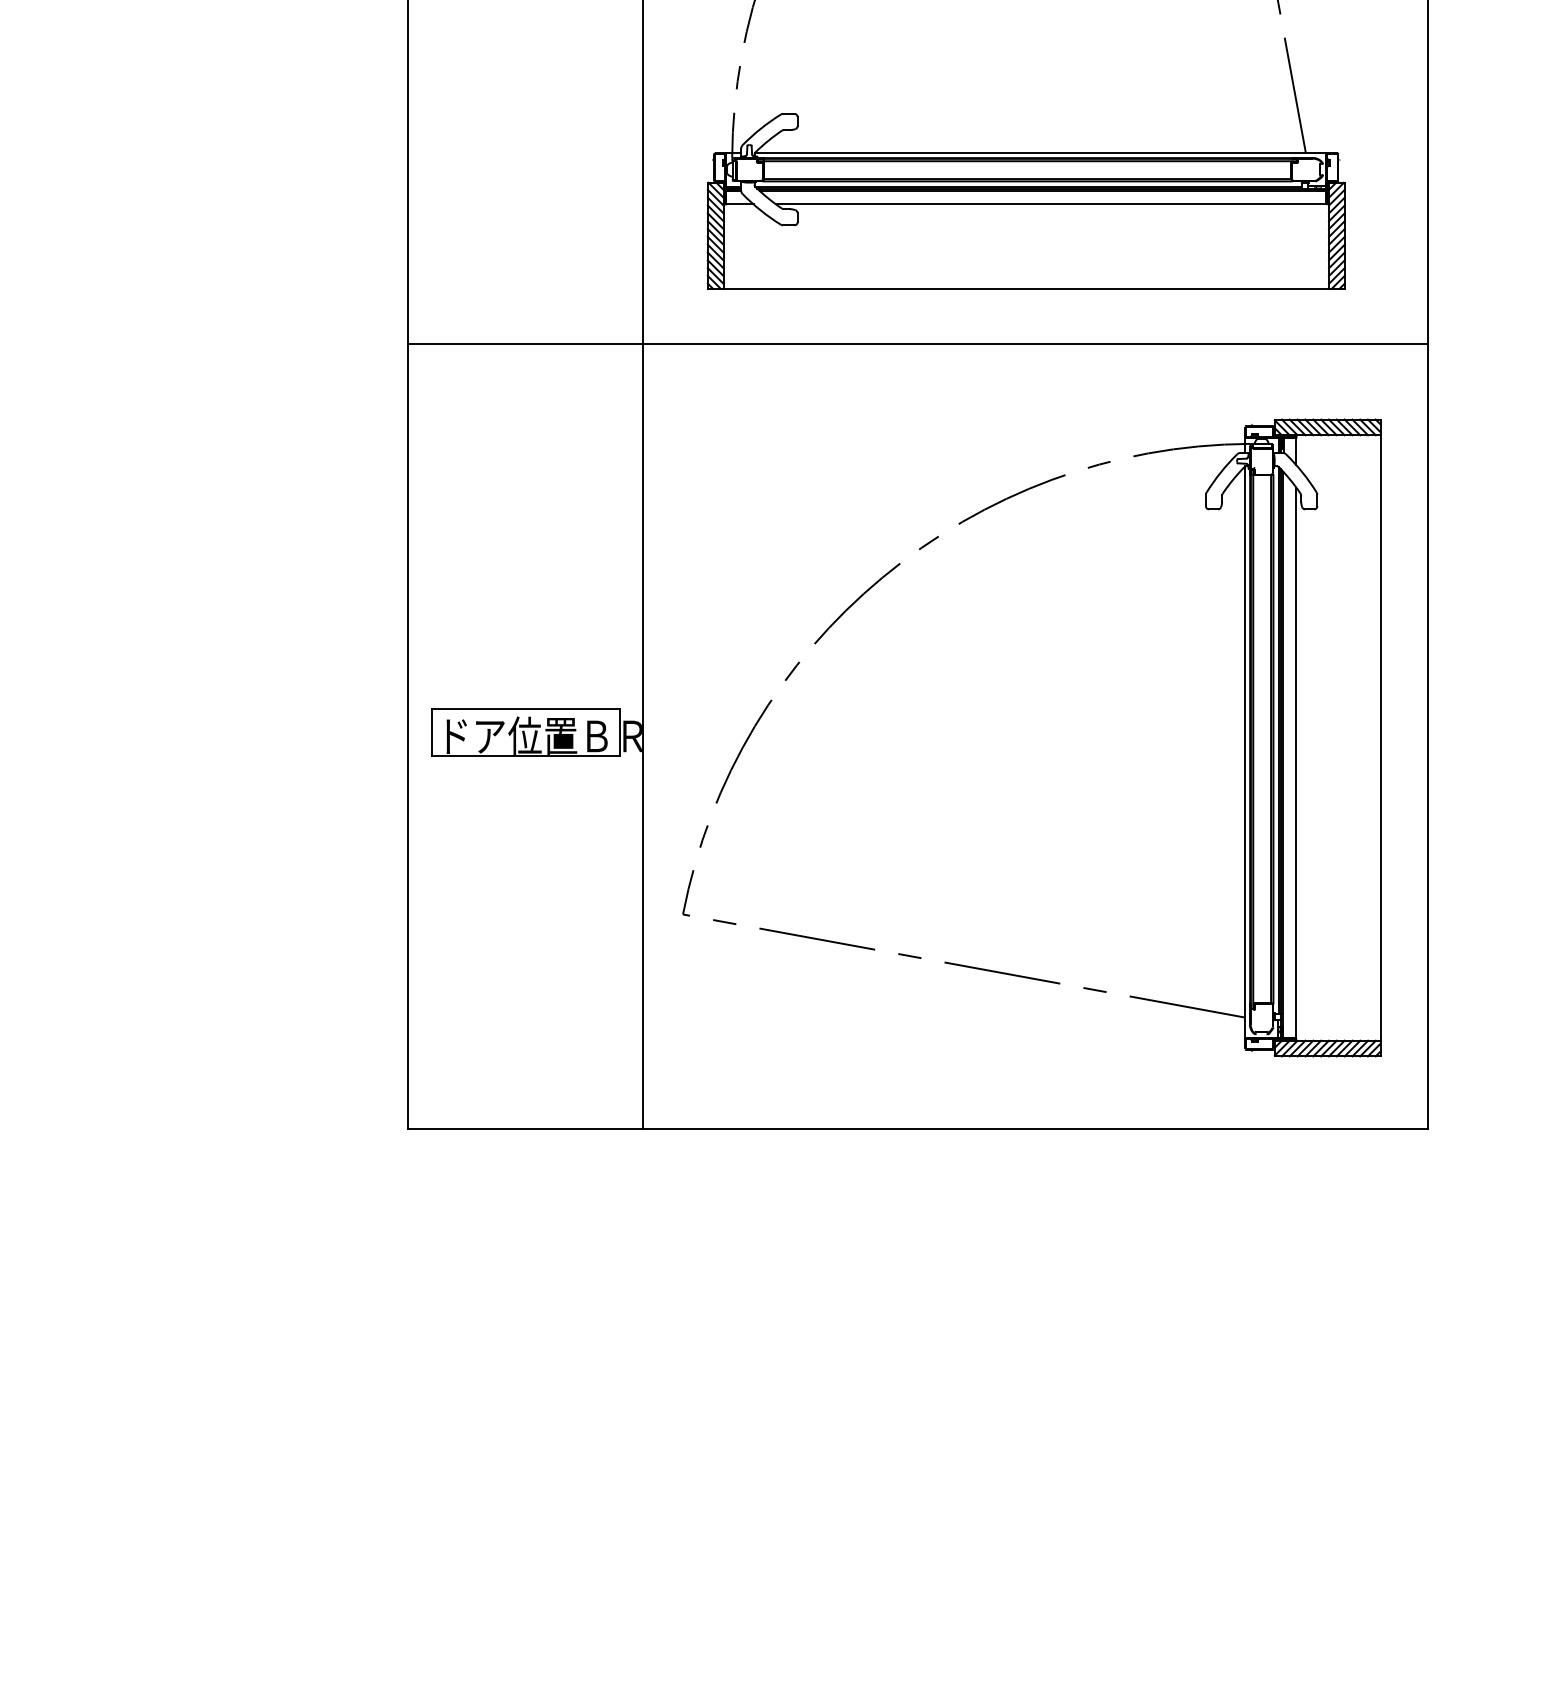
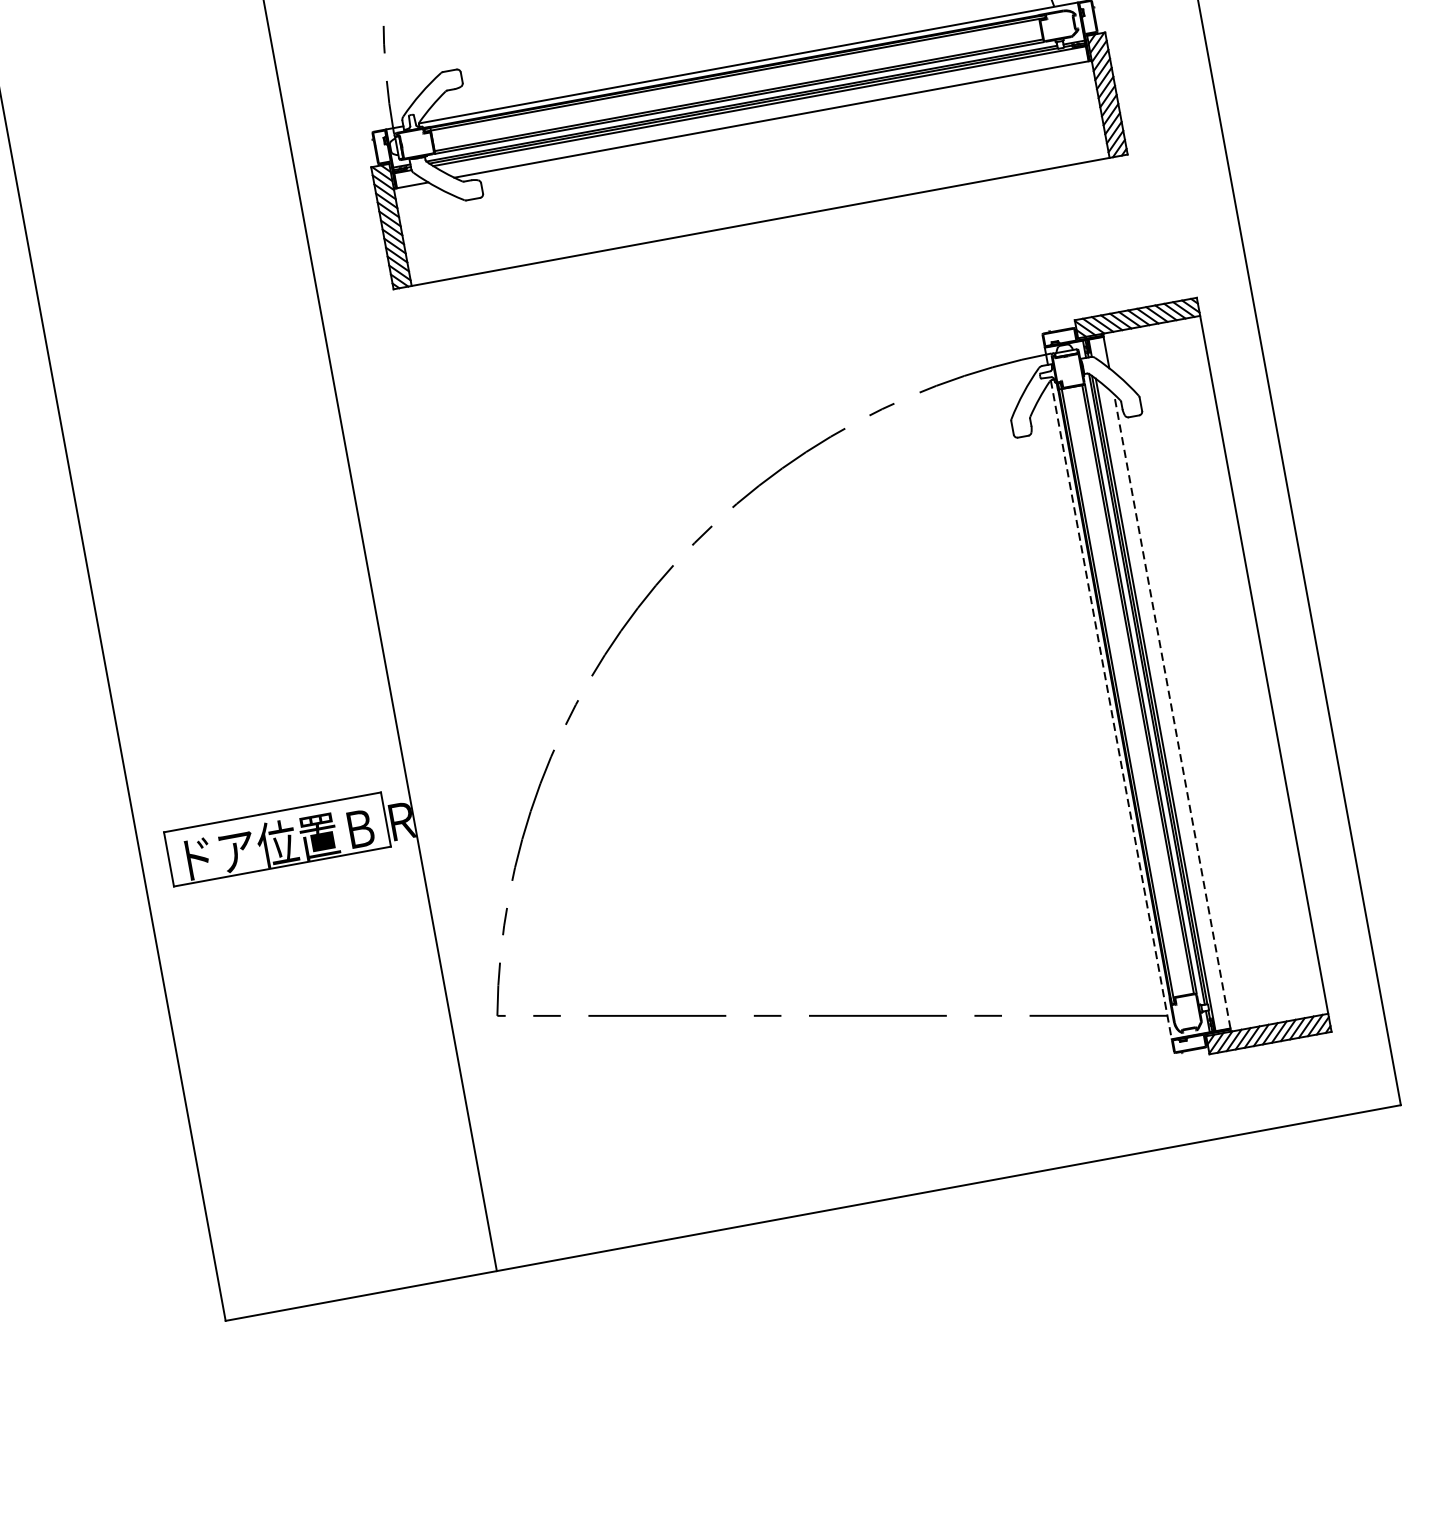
line: (917, 344) -> (647, 309), removed
line: (1245, 752) -> (1111, 710), solid -> dashed
line: (1296, 762) -> (1172, 710), solid -> dashed

